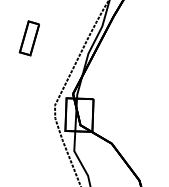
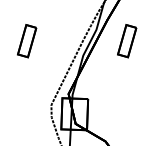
part: (133, 38) -> (126, 41), added

